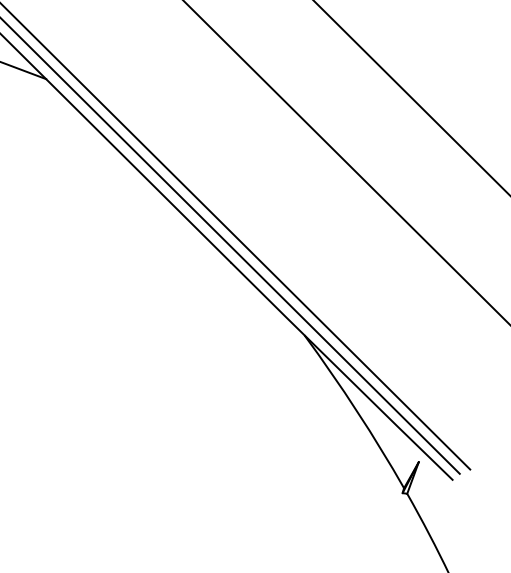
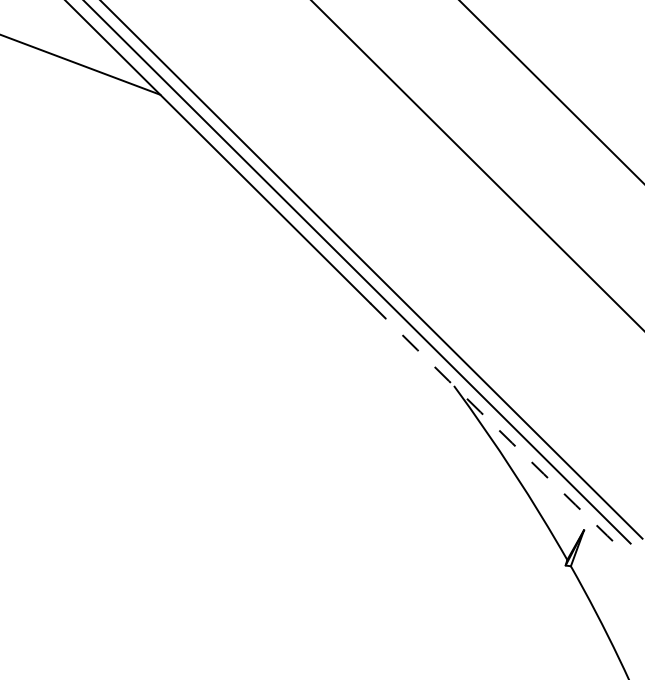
arc: (341, 371) -> (496, 427), solid -> dashed

